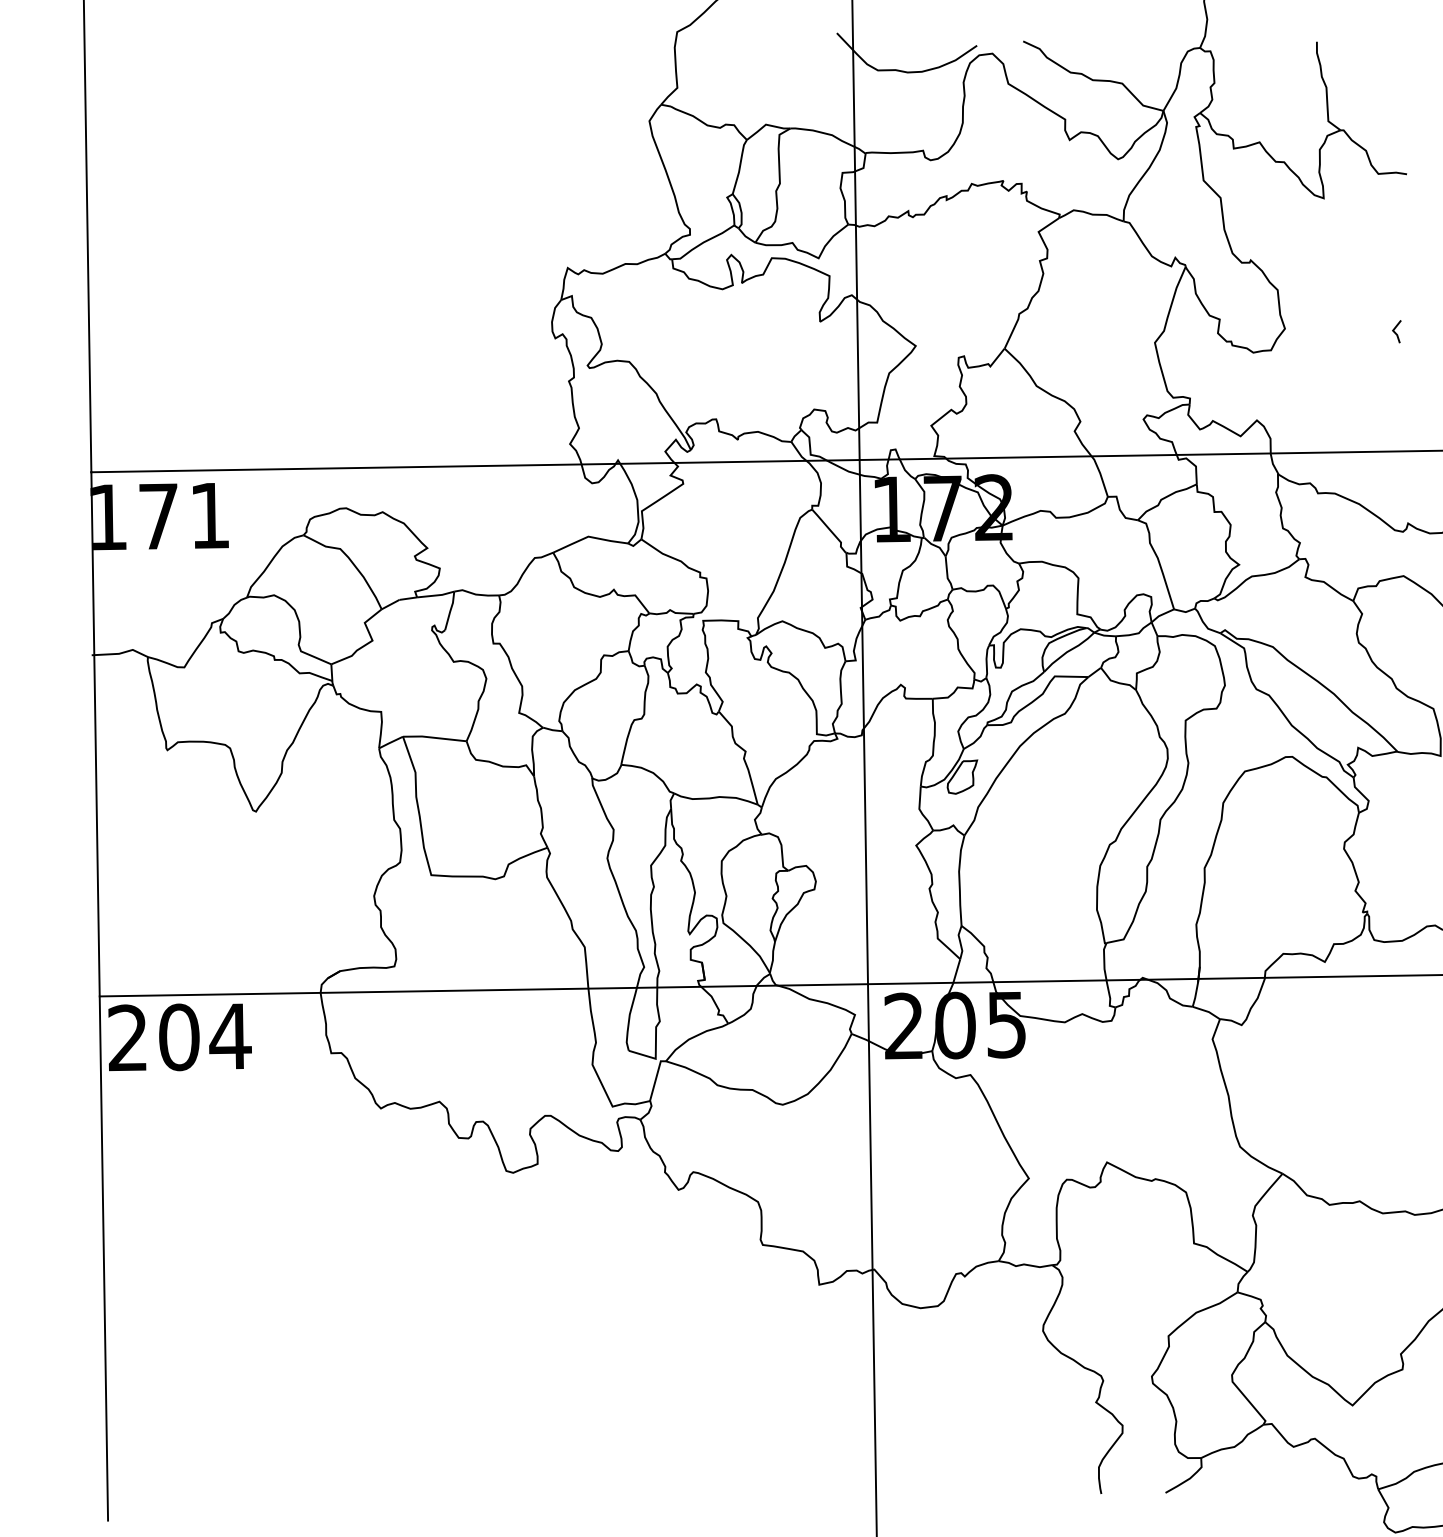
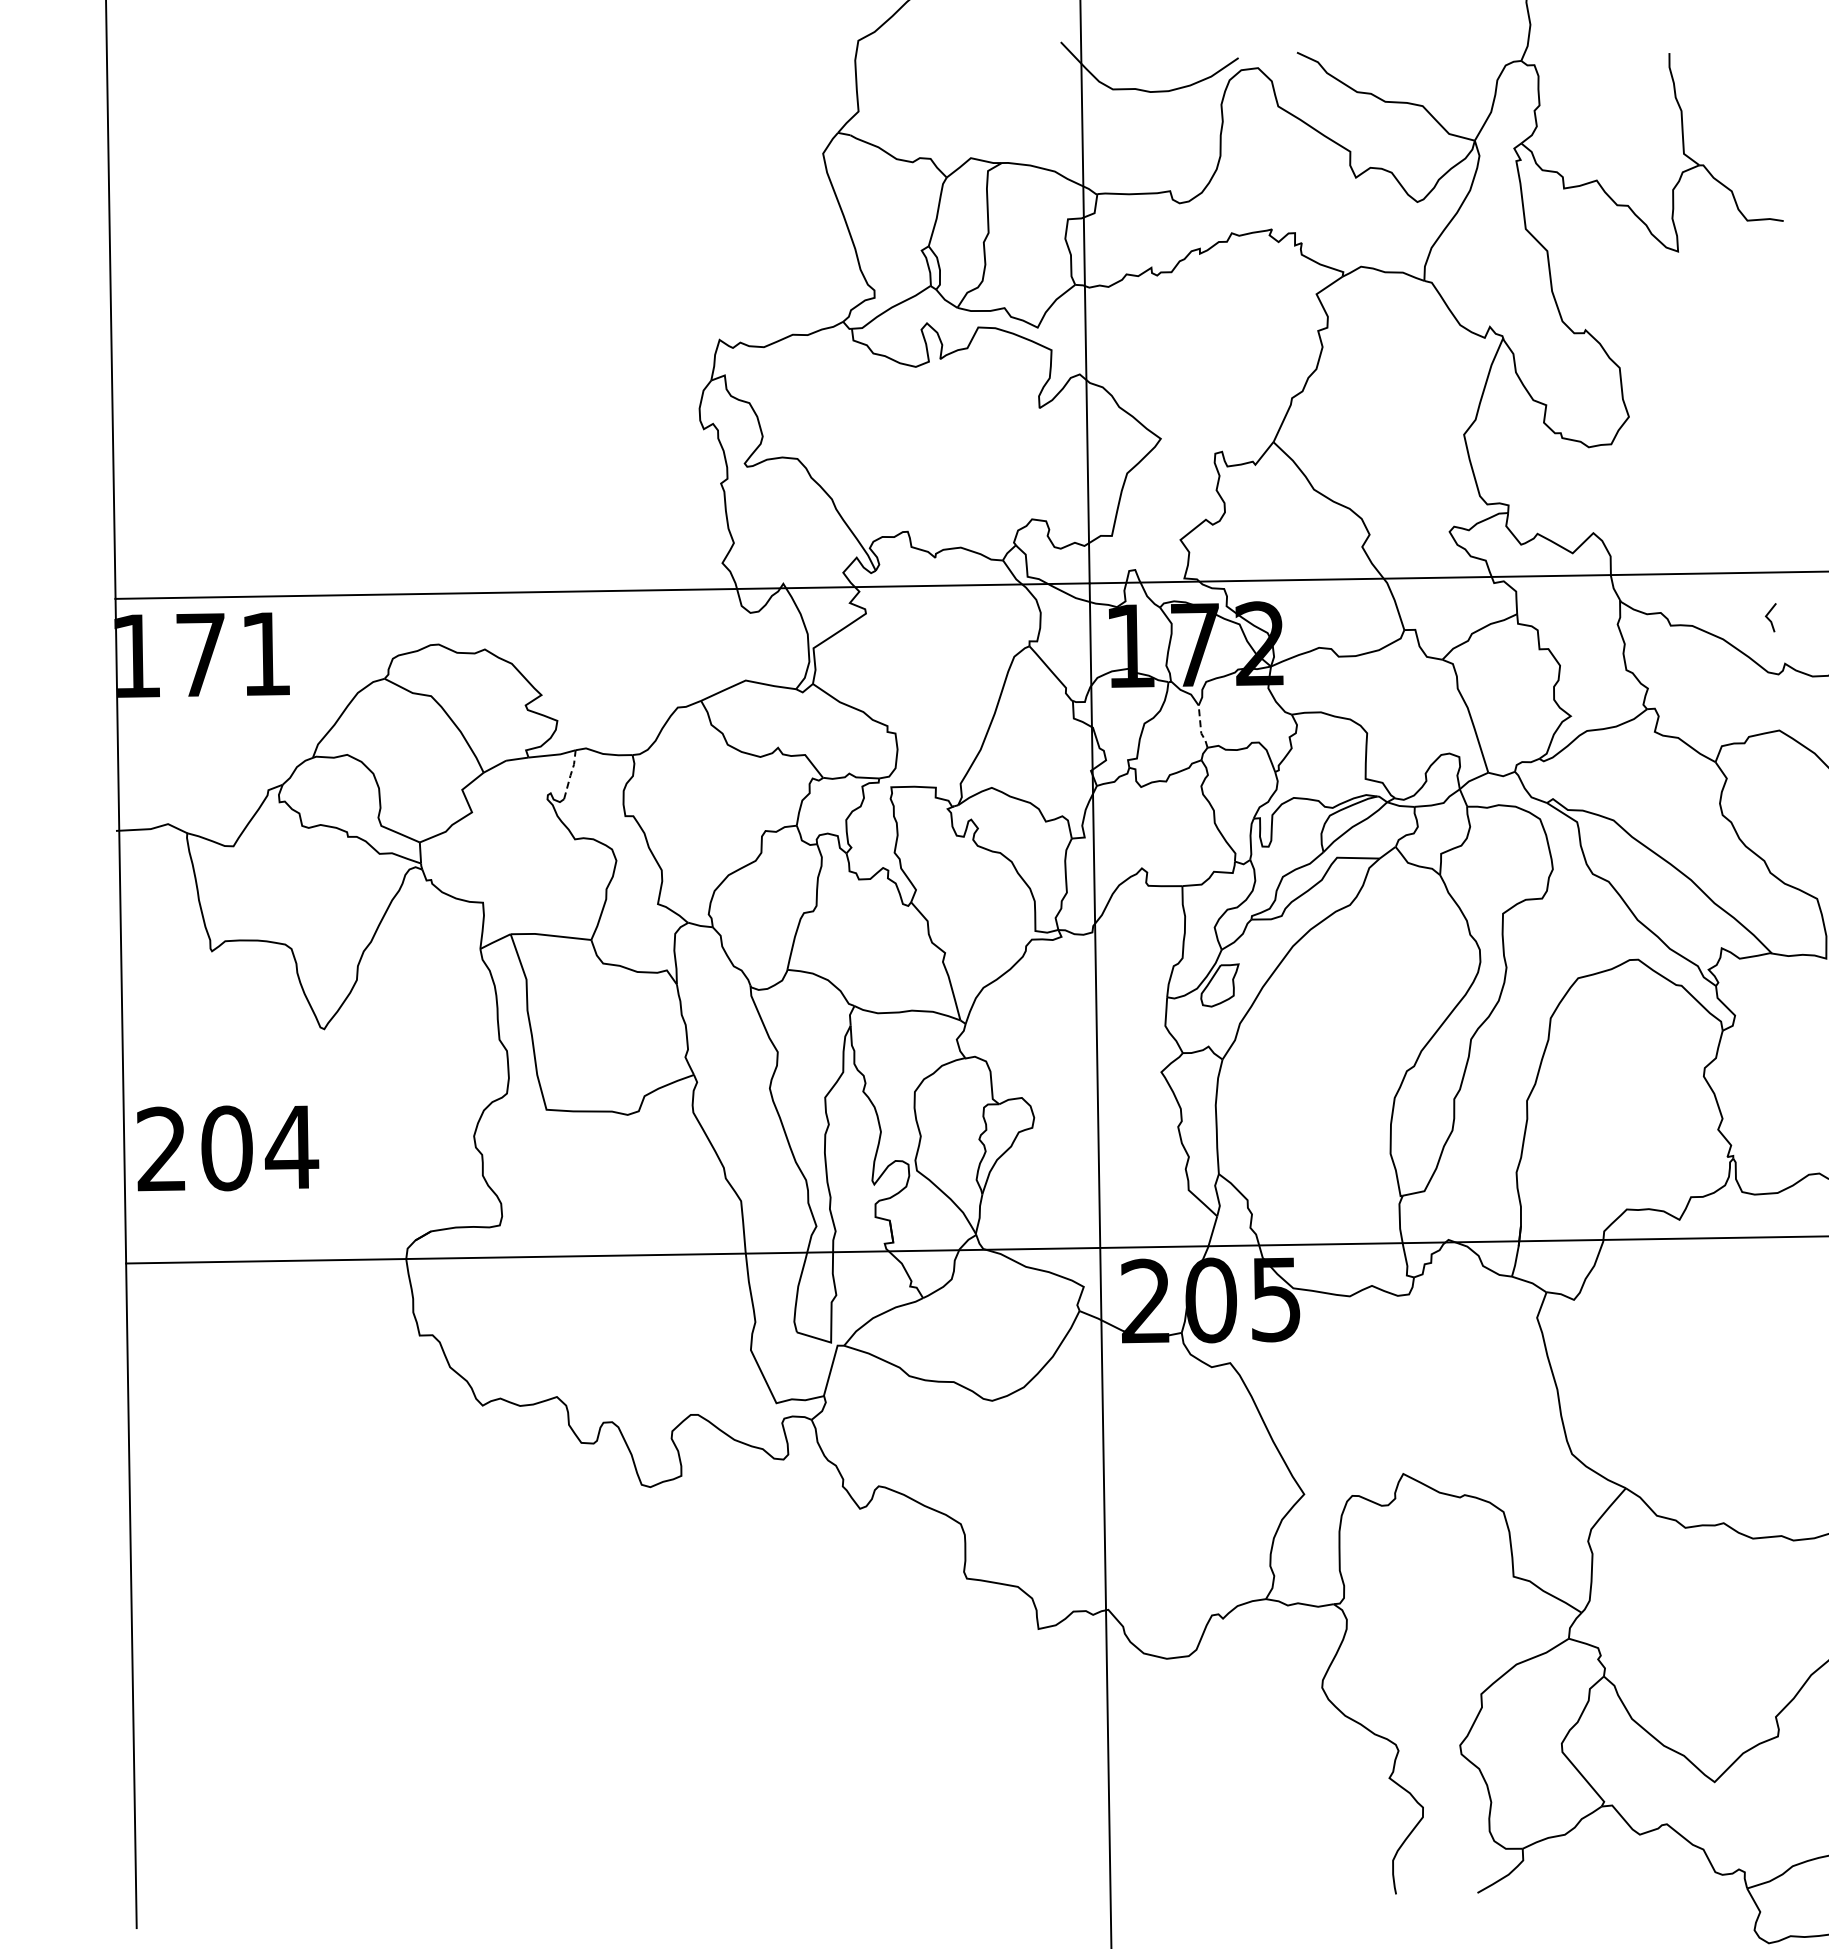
line: (1395, 332) -> (1769, 618), moved
line: (947, 573) -> (1200, 727), solid -> dashed
line: (450, 610) -> (570, 774), solid -> dashed
text: (180, 1037) -> (228, 1148), moved

